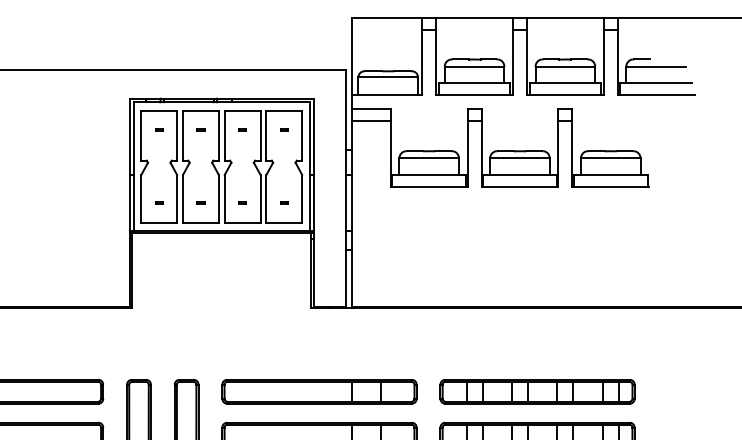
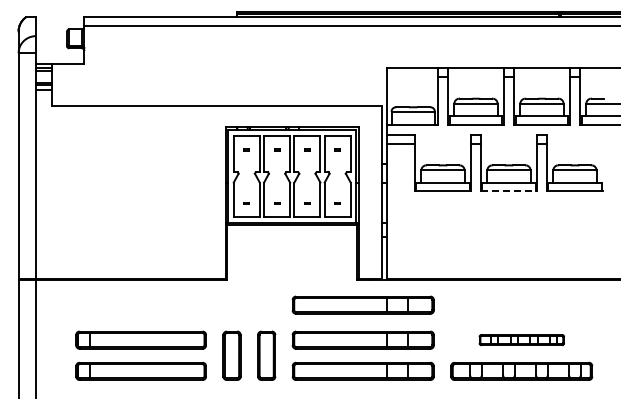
line: (519, 187) -> (508, 191), solid -> dashed
part: (318, 342) -> (362, 304), added
part: (537, 390) -> (521, 339), size x0.6

